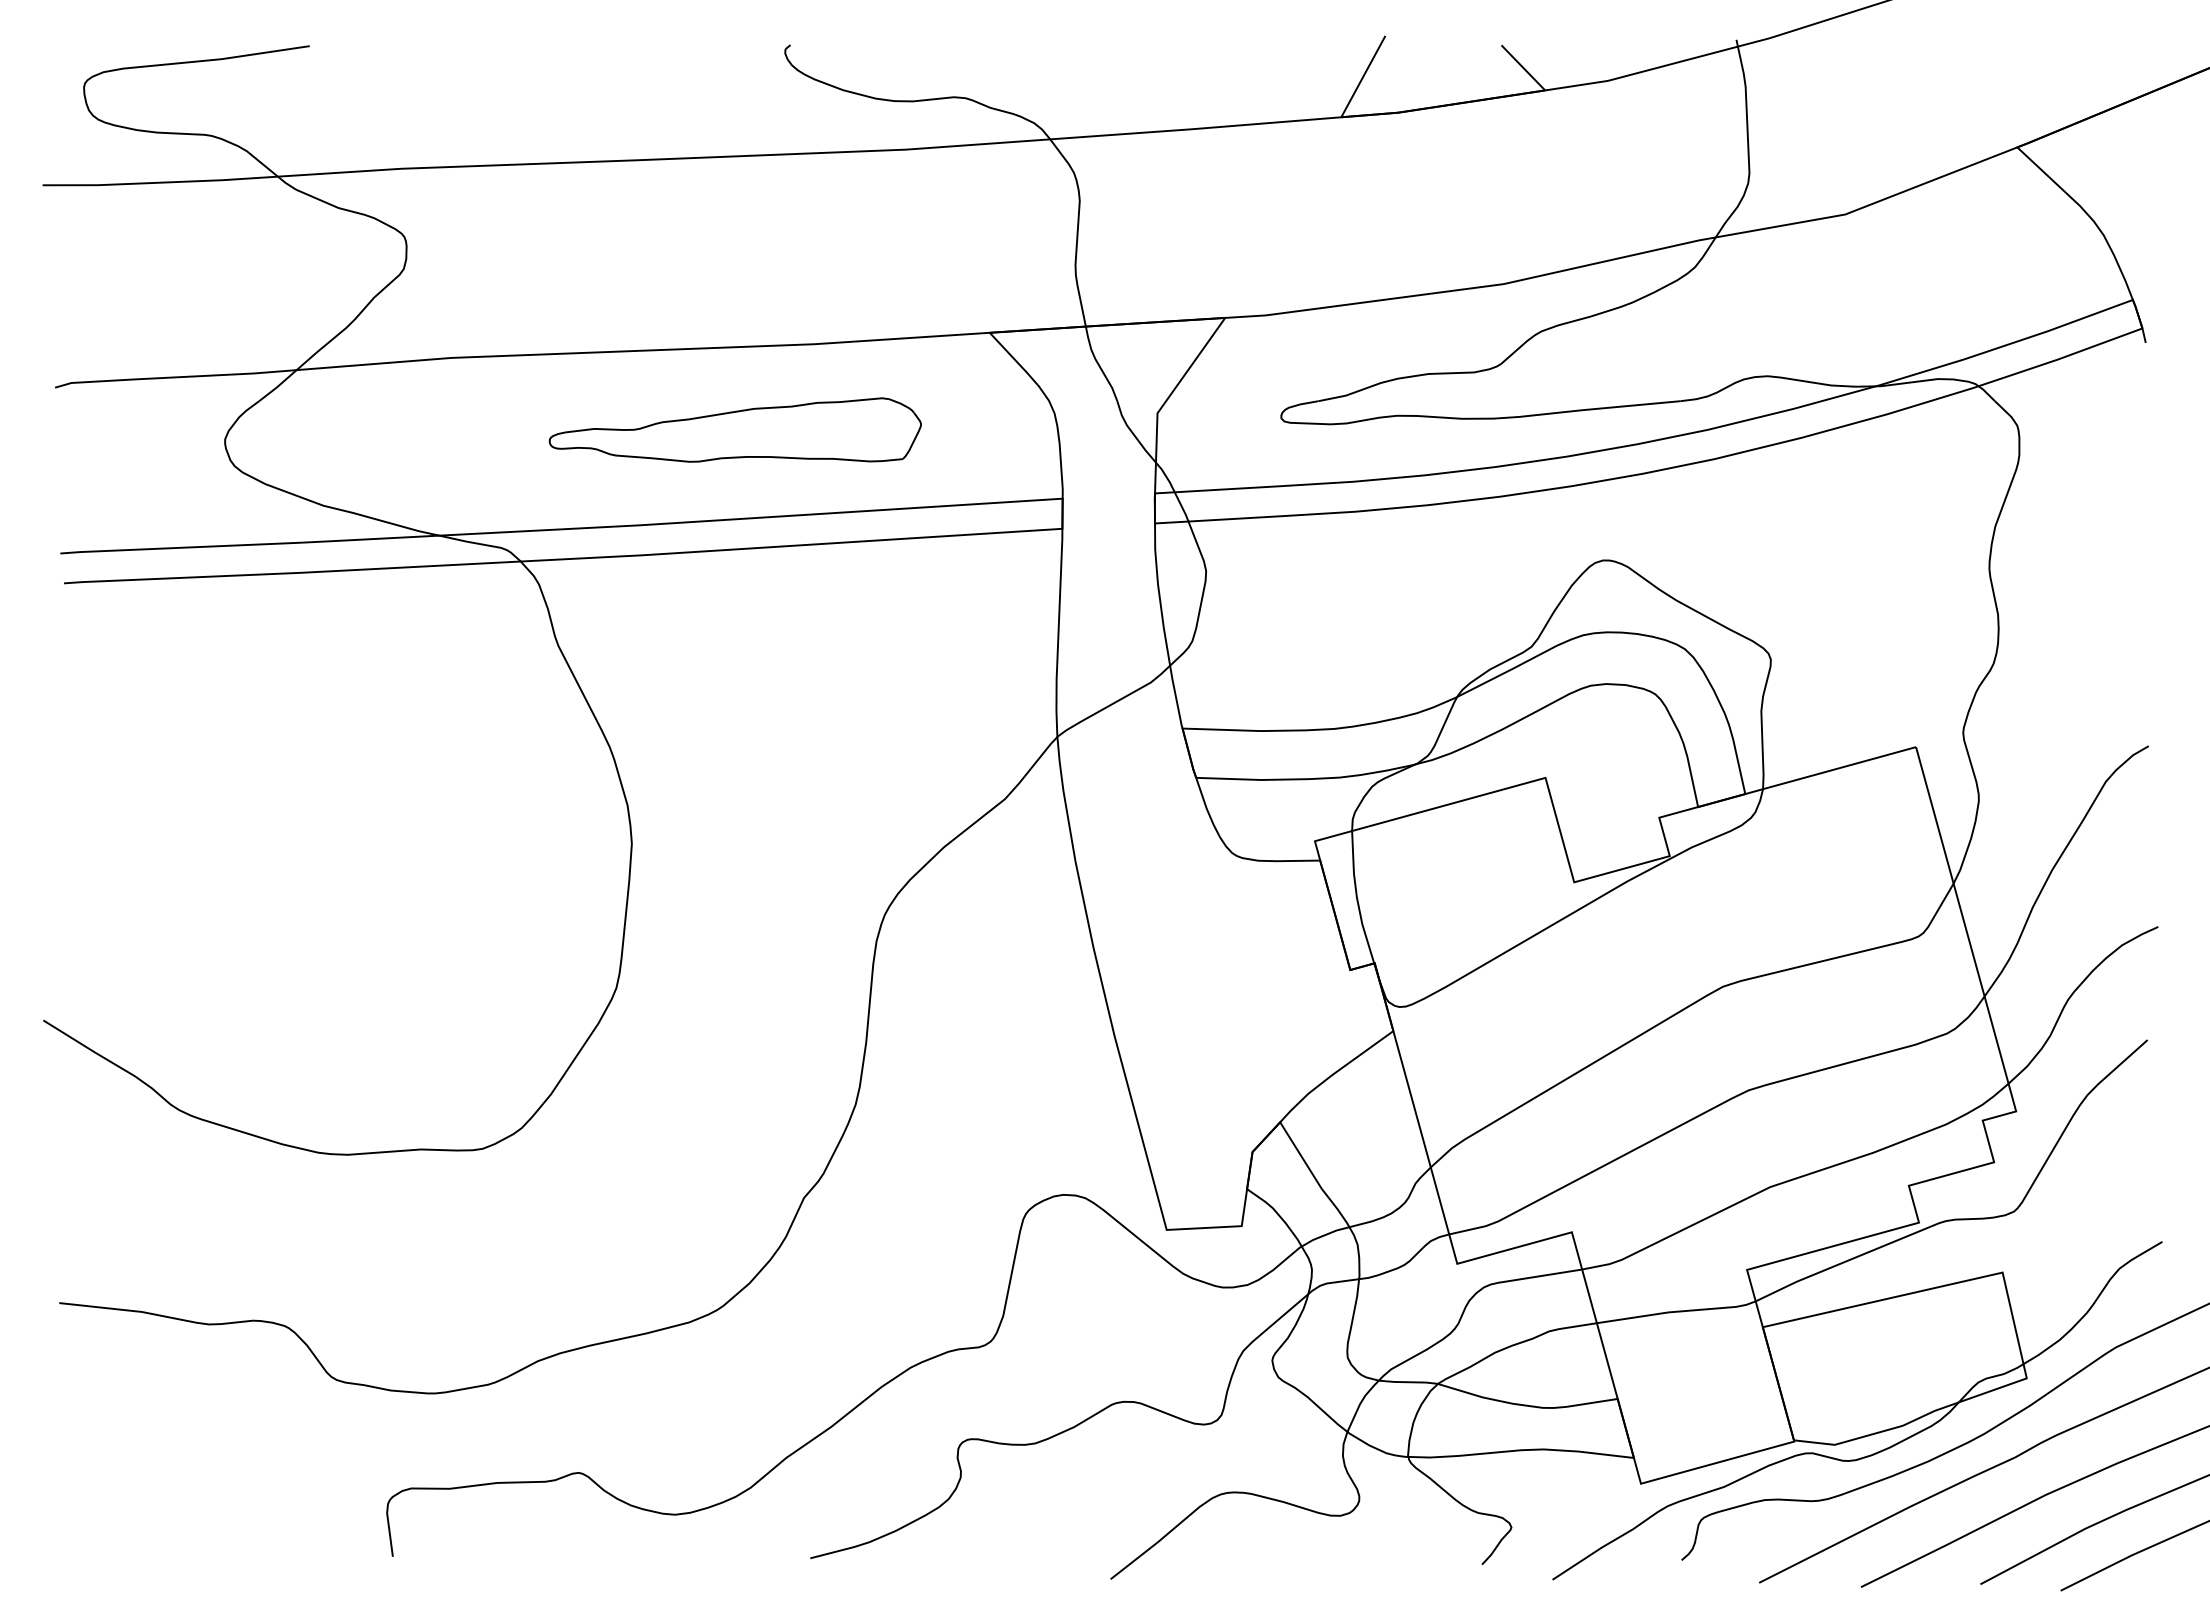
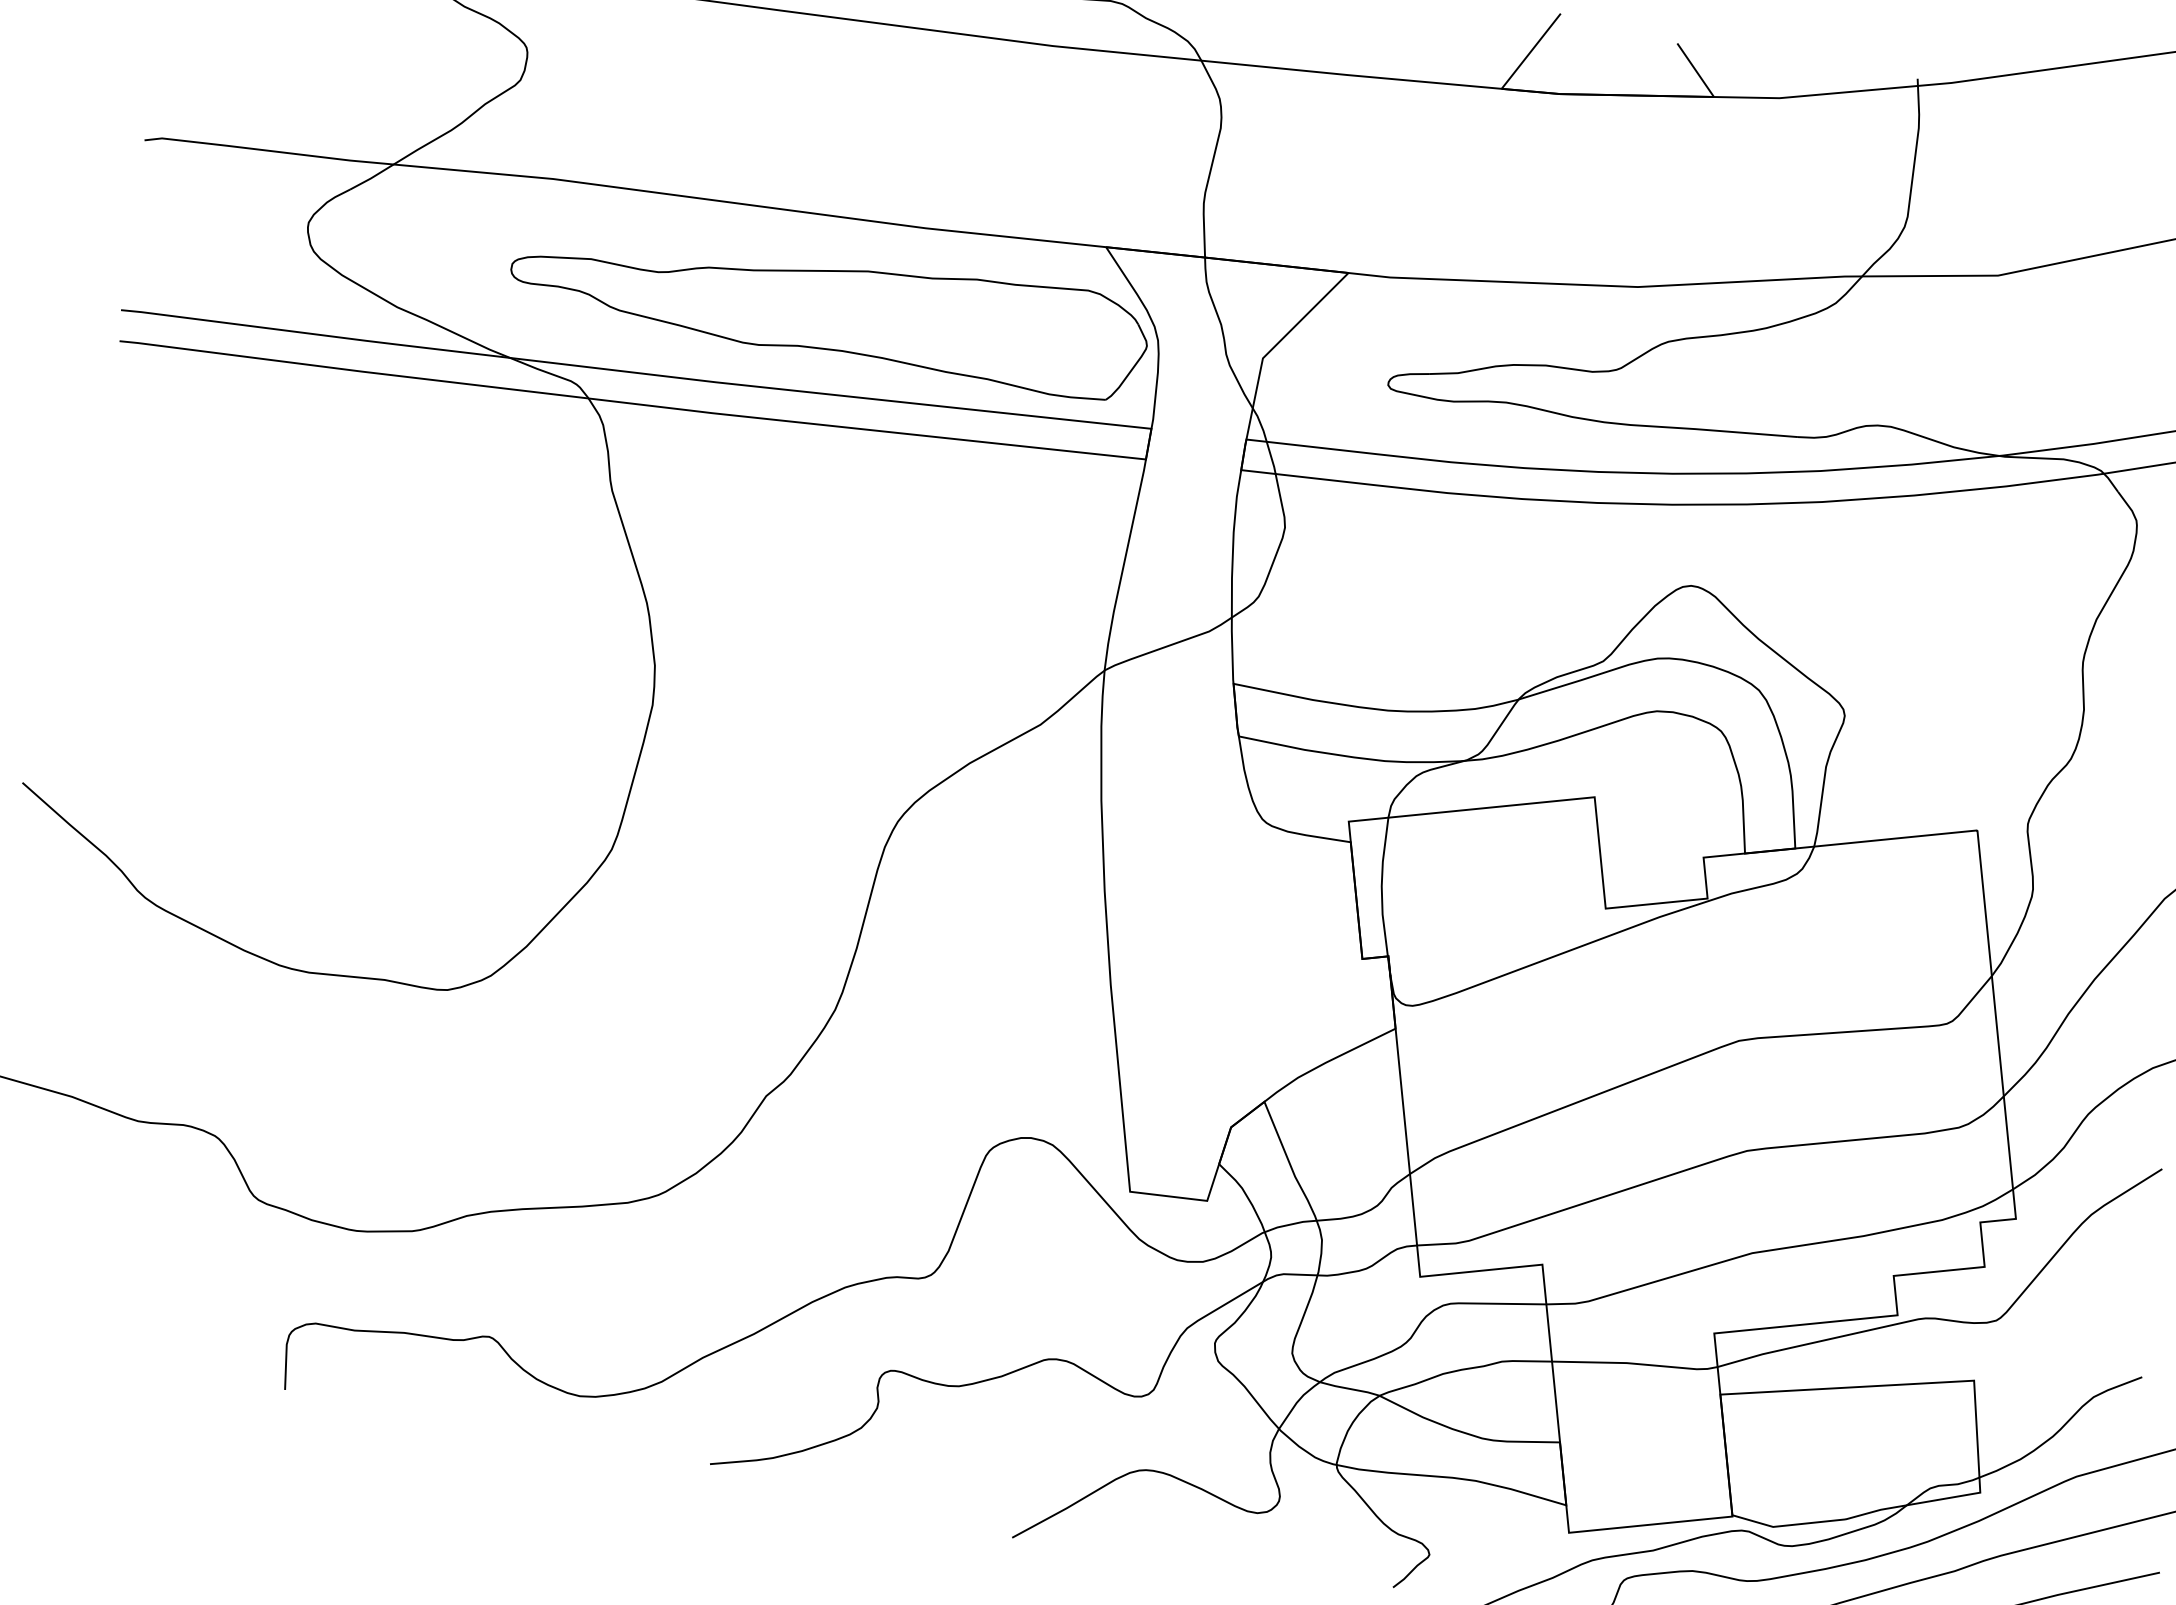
part: (735, 429) -> (830, 301), size x1.67

